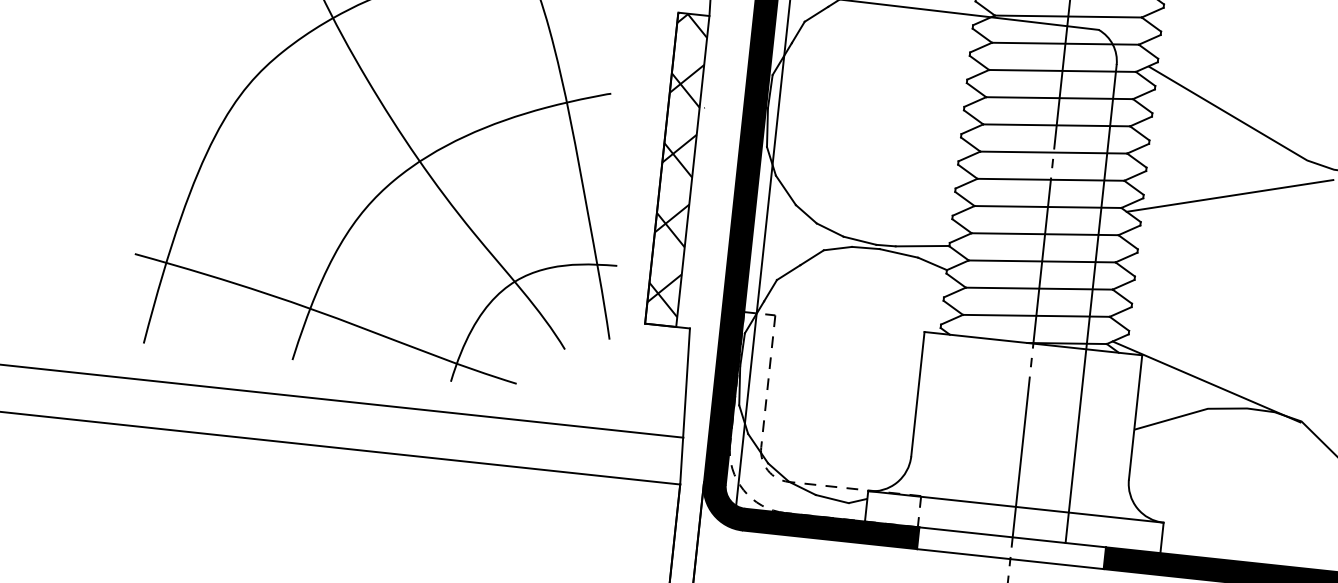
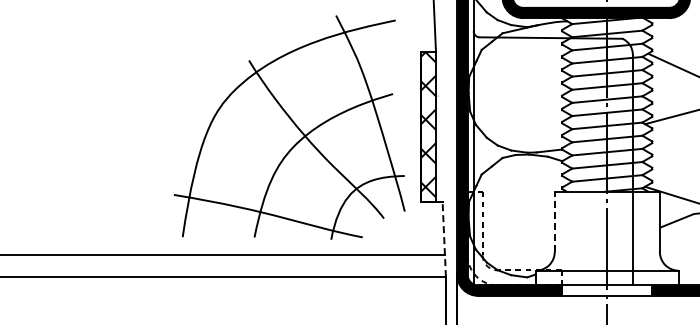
line: (917, 393) -> (554, 221), solid -> dashed
line: (685, 406) -> (444, 239), solid -> dashed

